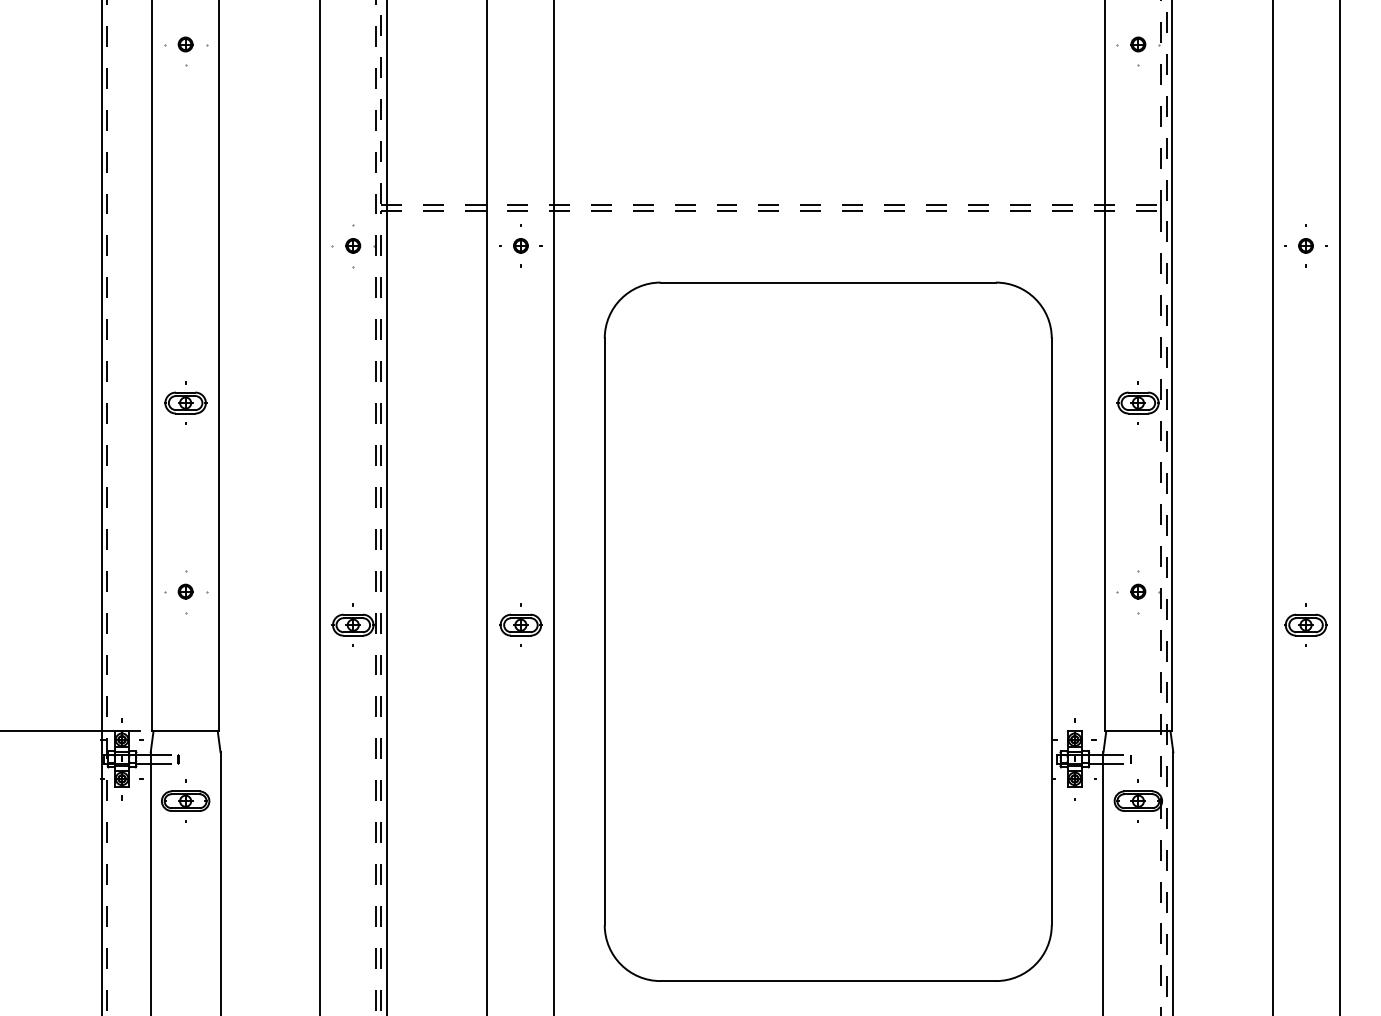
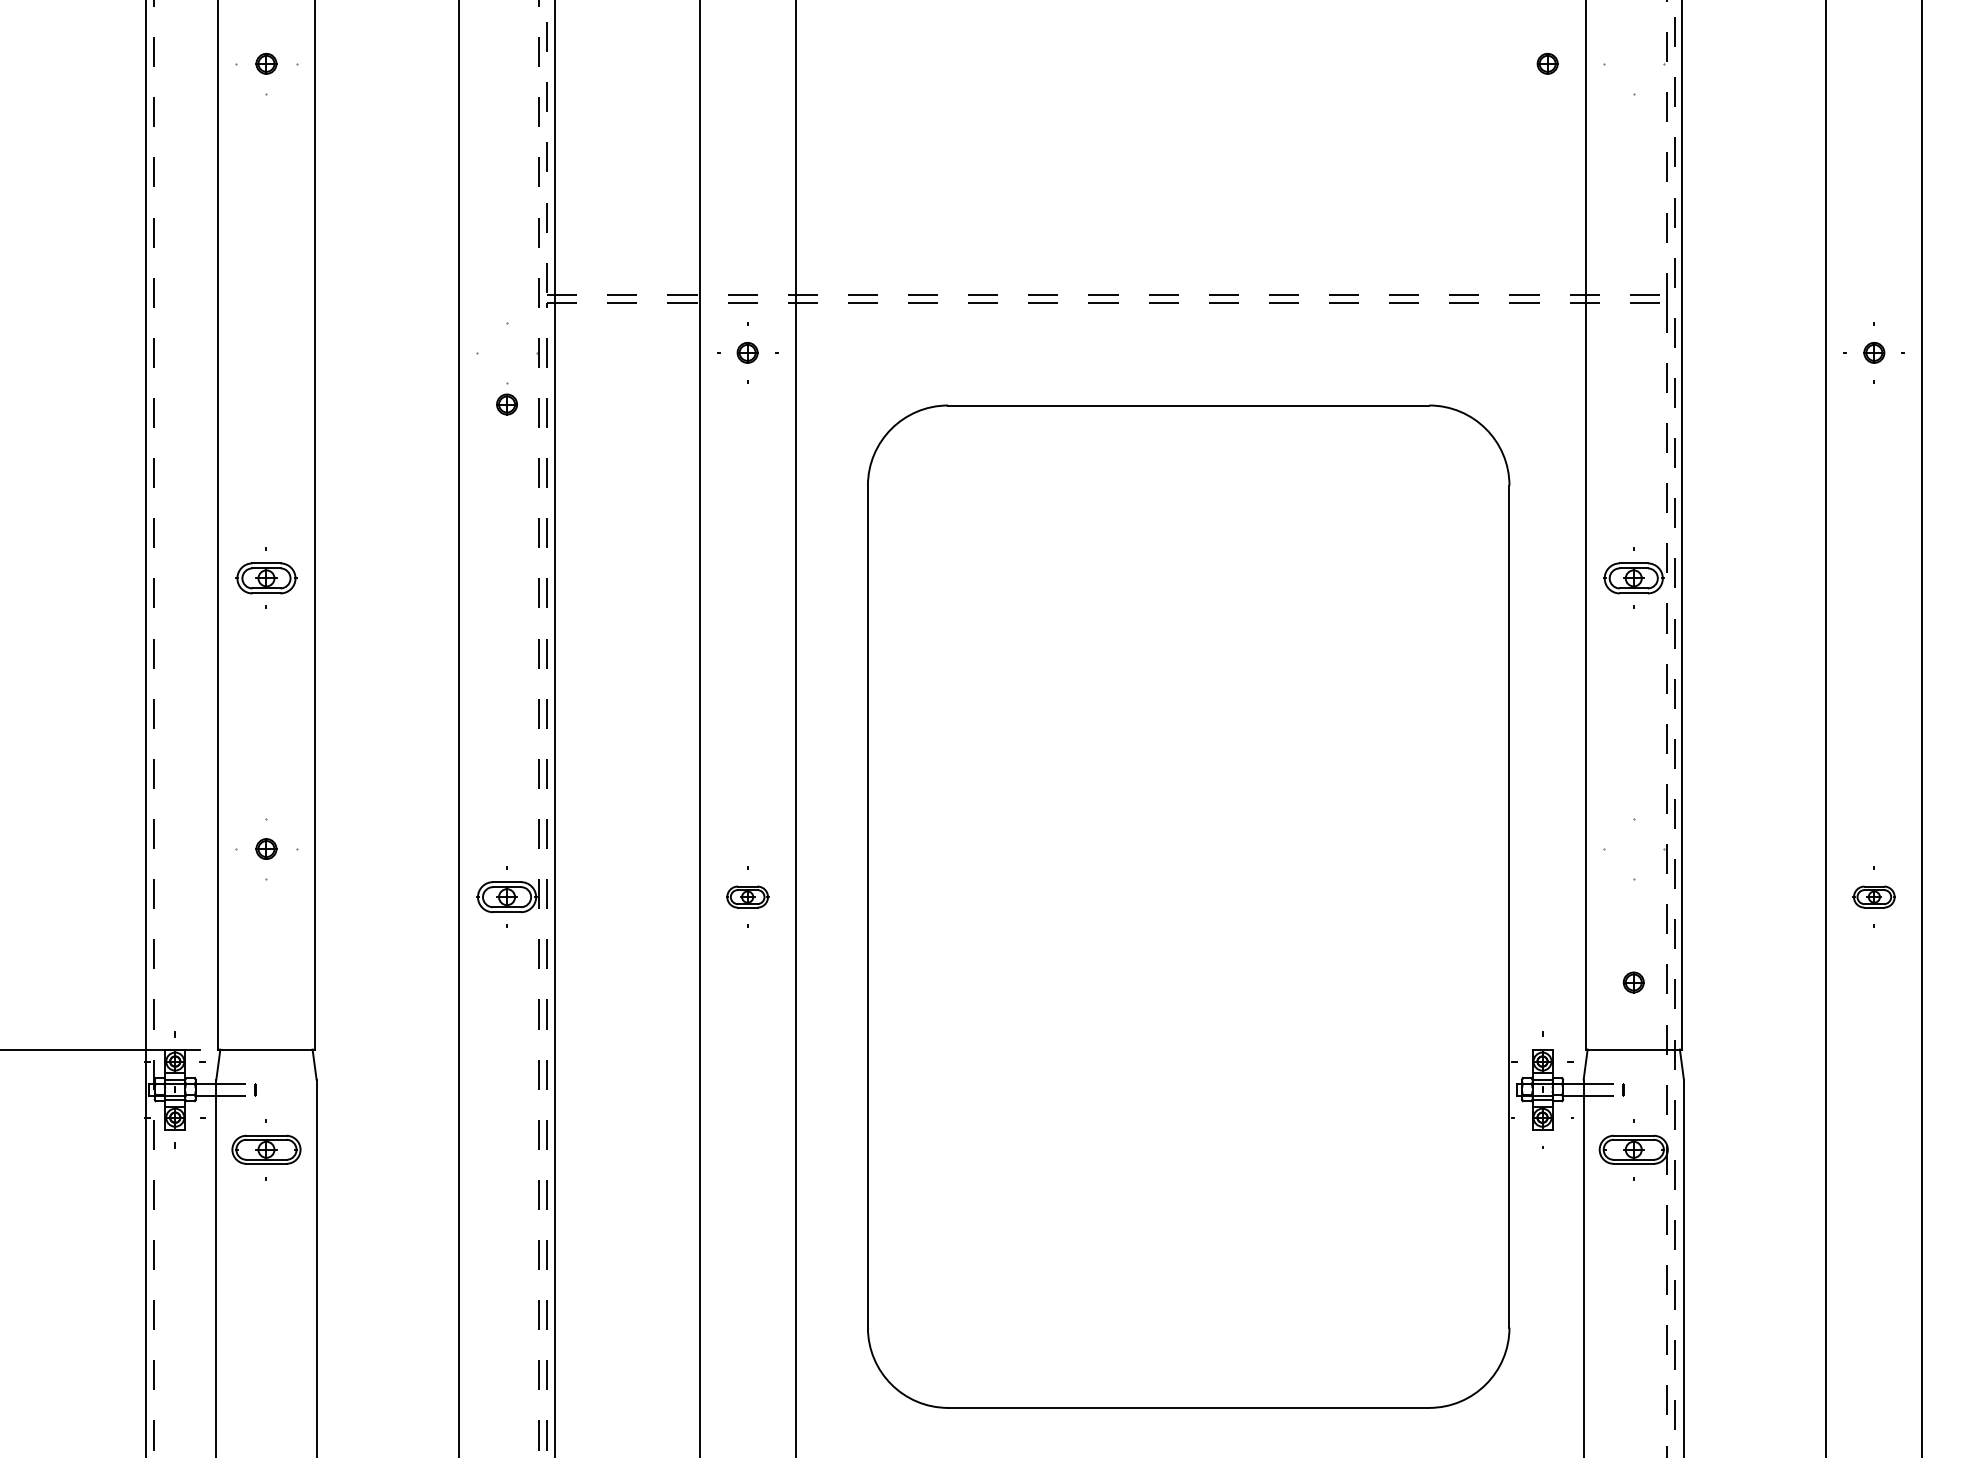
part: (1138, 44) -> (1547, 63), moved
part: (353, 245) -> (507, 403), moved
part: (1138, 591) -> (1633, 982), moved
part: (520, 624) -> (747, 896), size x0.7
part: (1305, 624) -> (1873, 896), size x0.7

